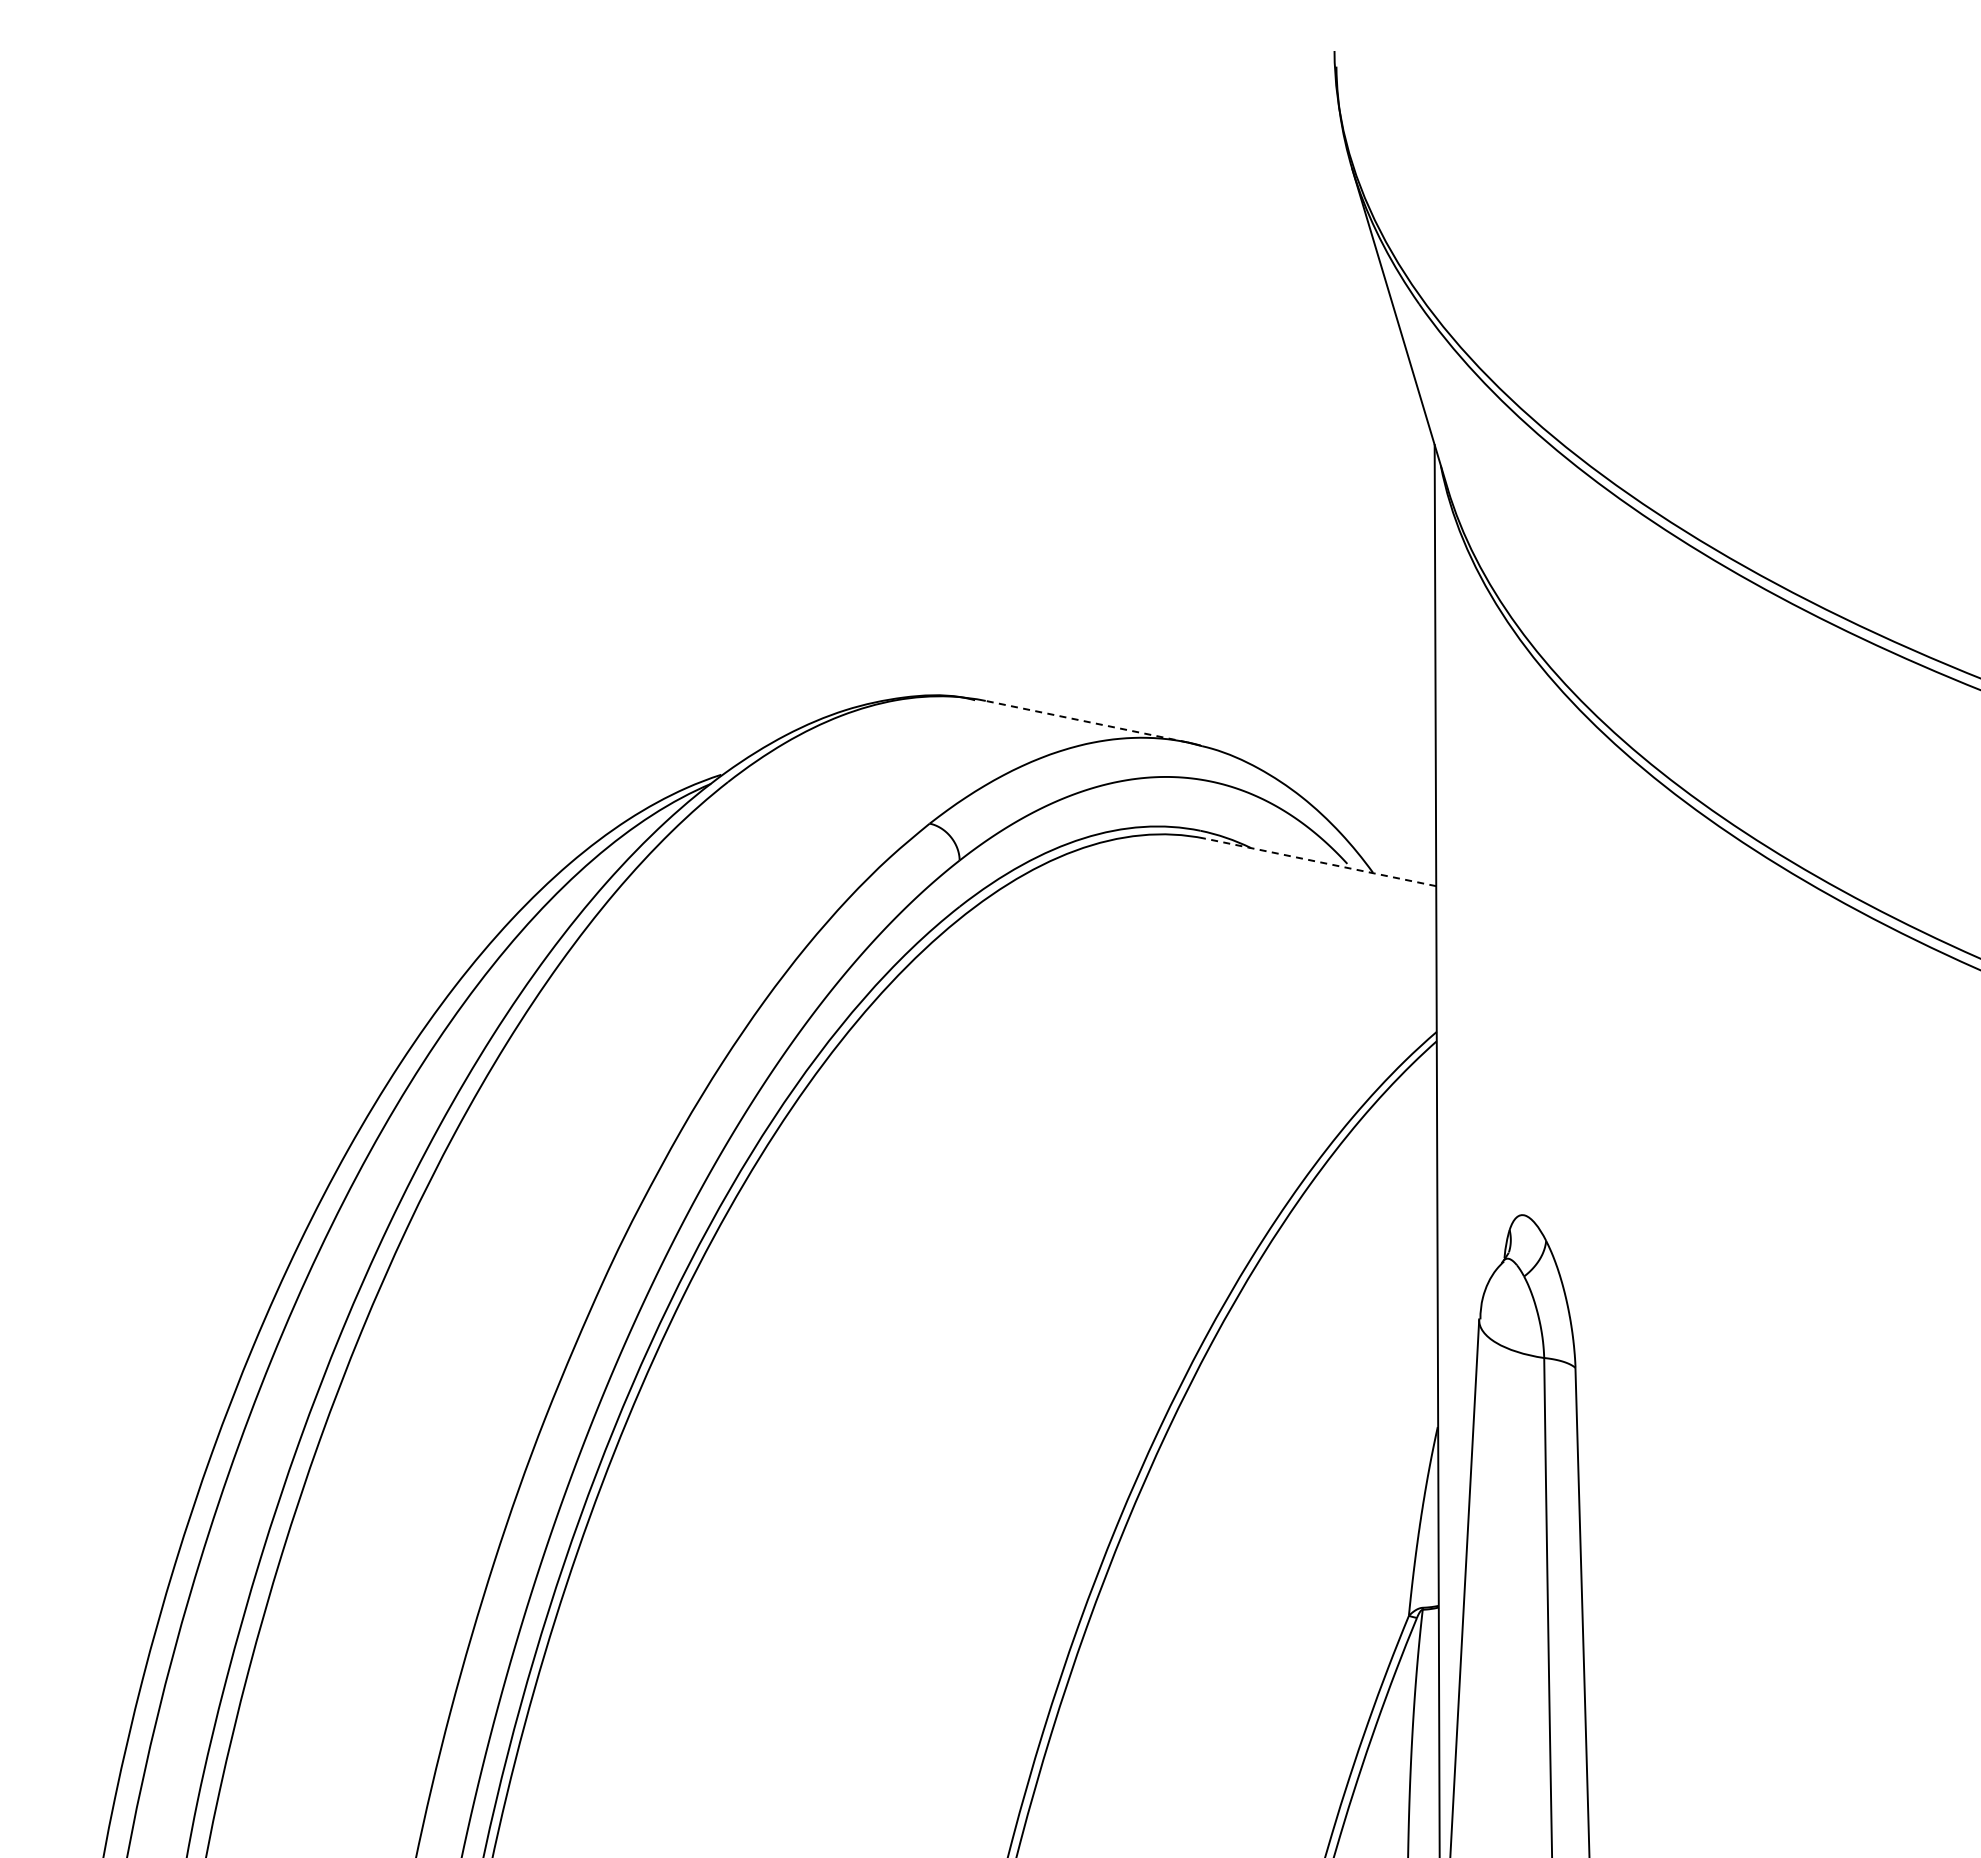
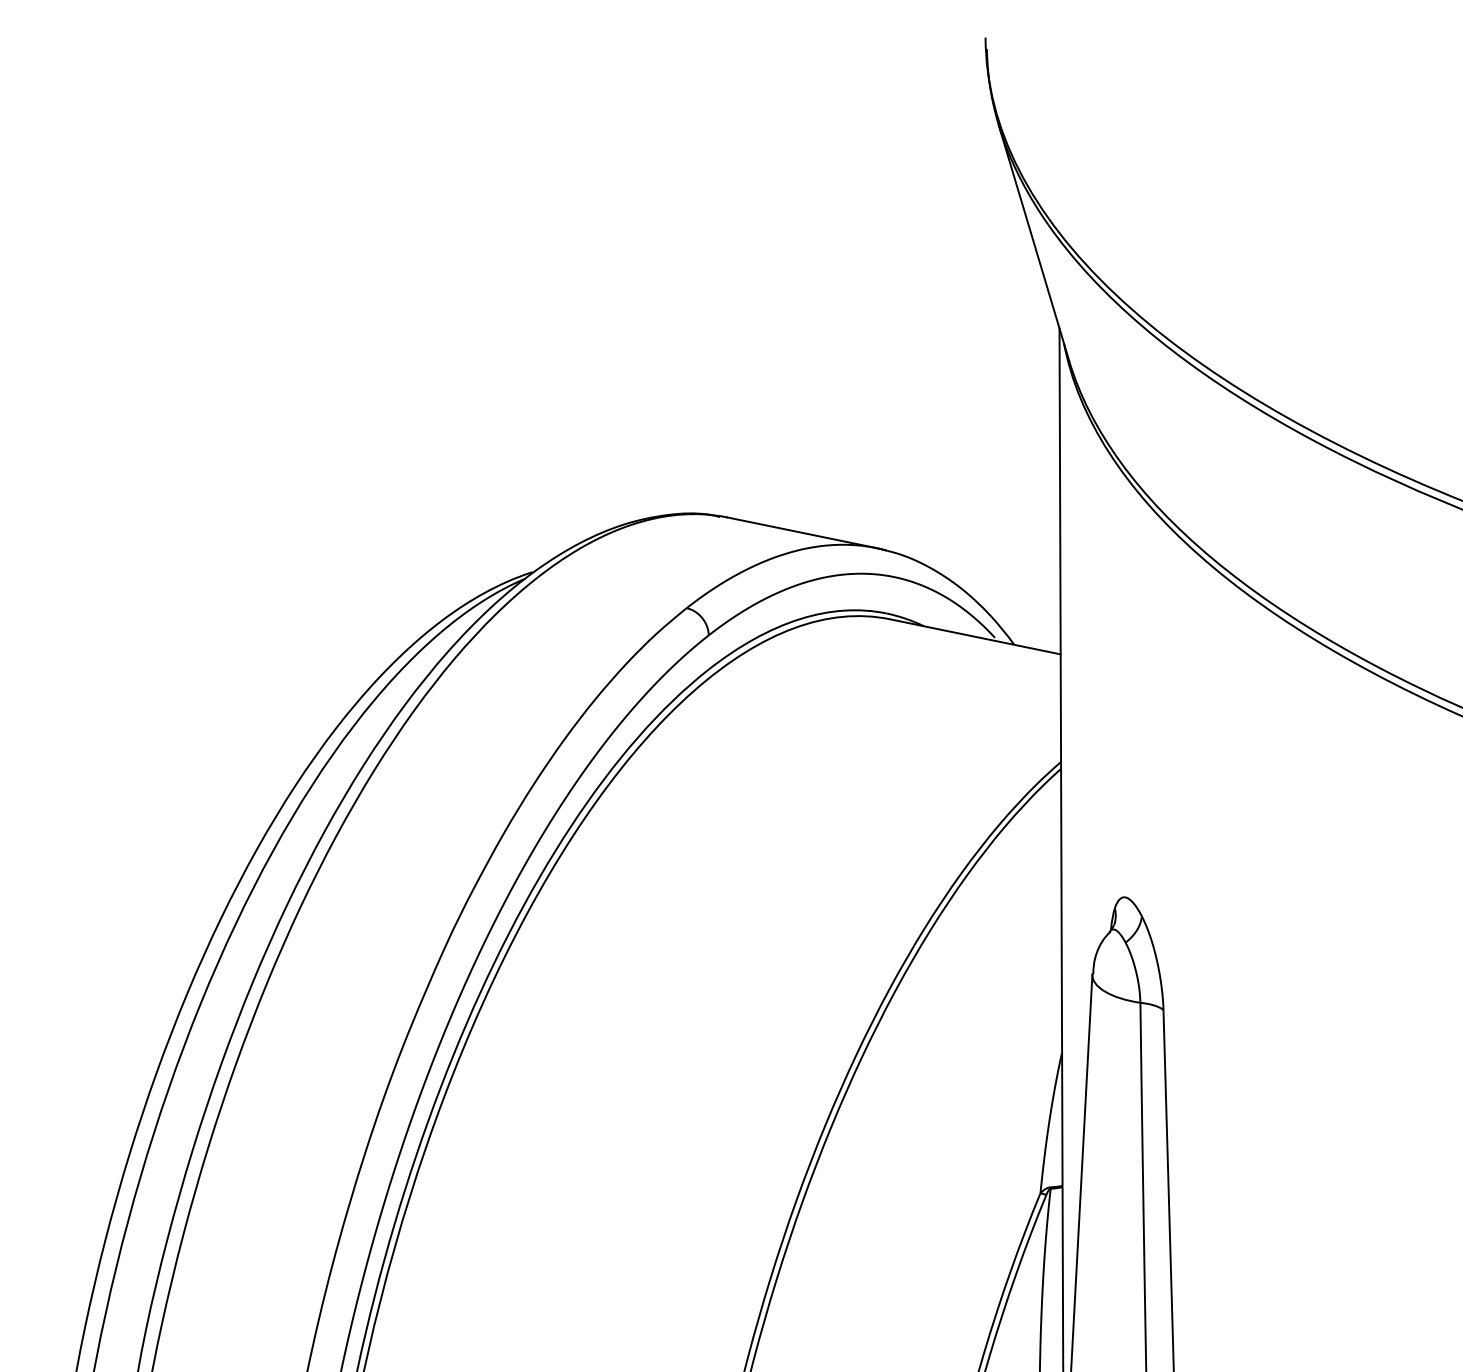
line: (1085, 721) -> (801, 532), dashed -> solid
line: (1320, 862) -> (975, 636), dashed -> solid

